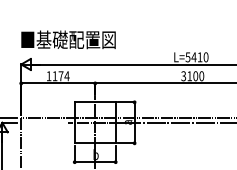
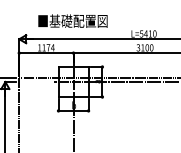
text: (67, 38) -> (72, 20), moved

